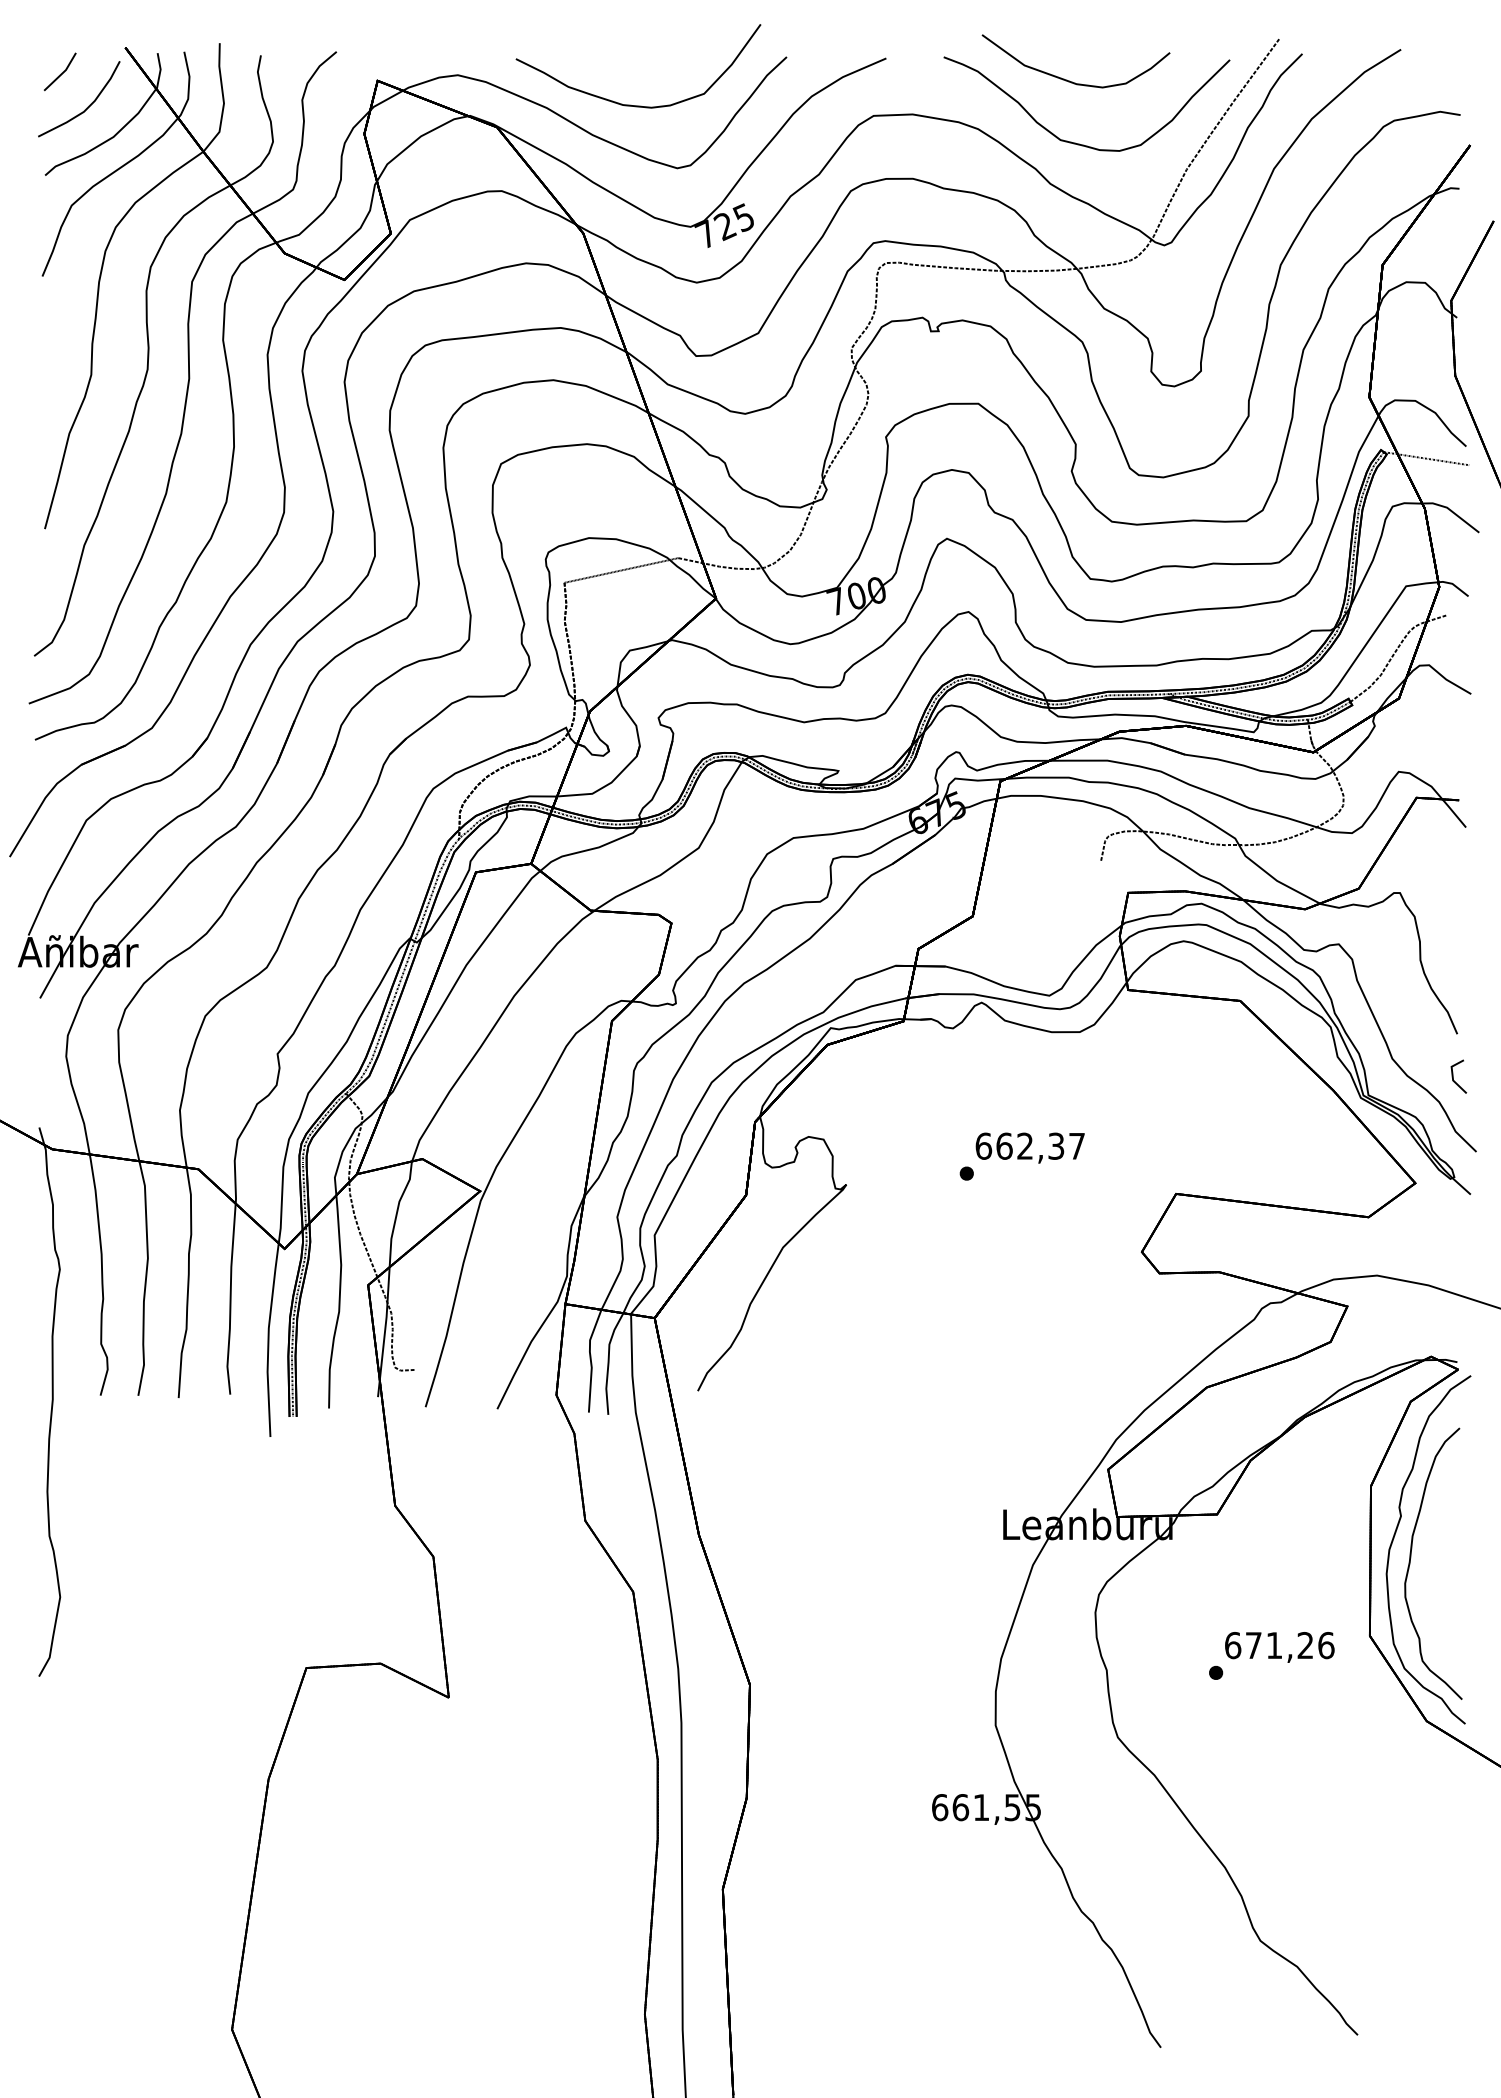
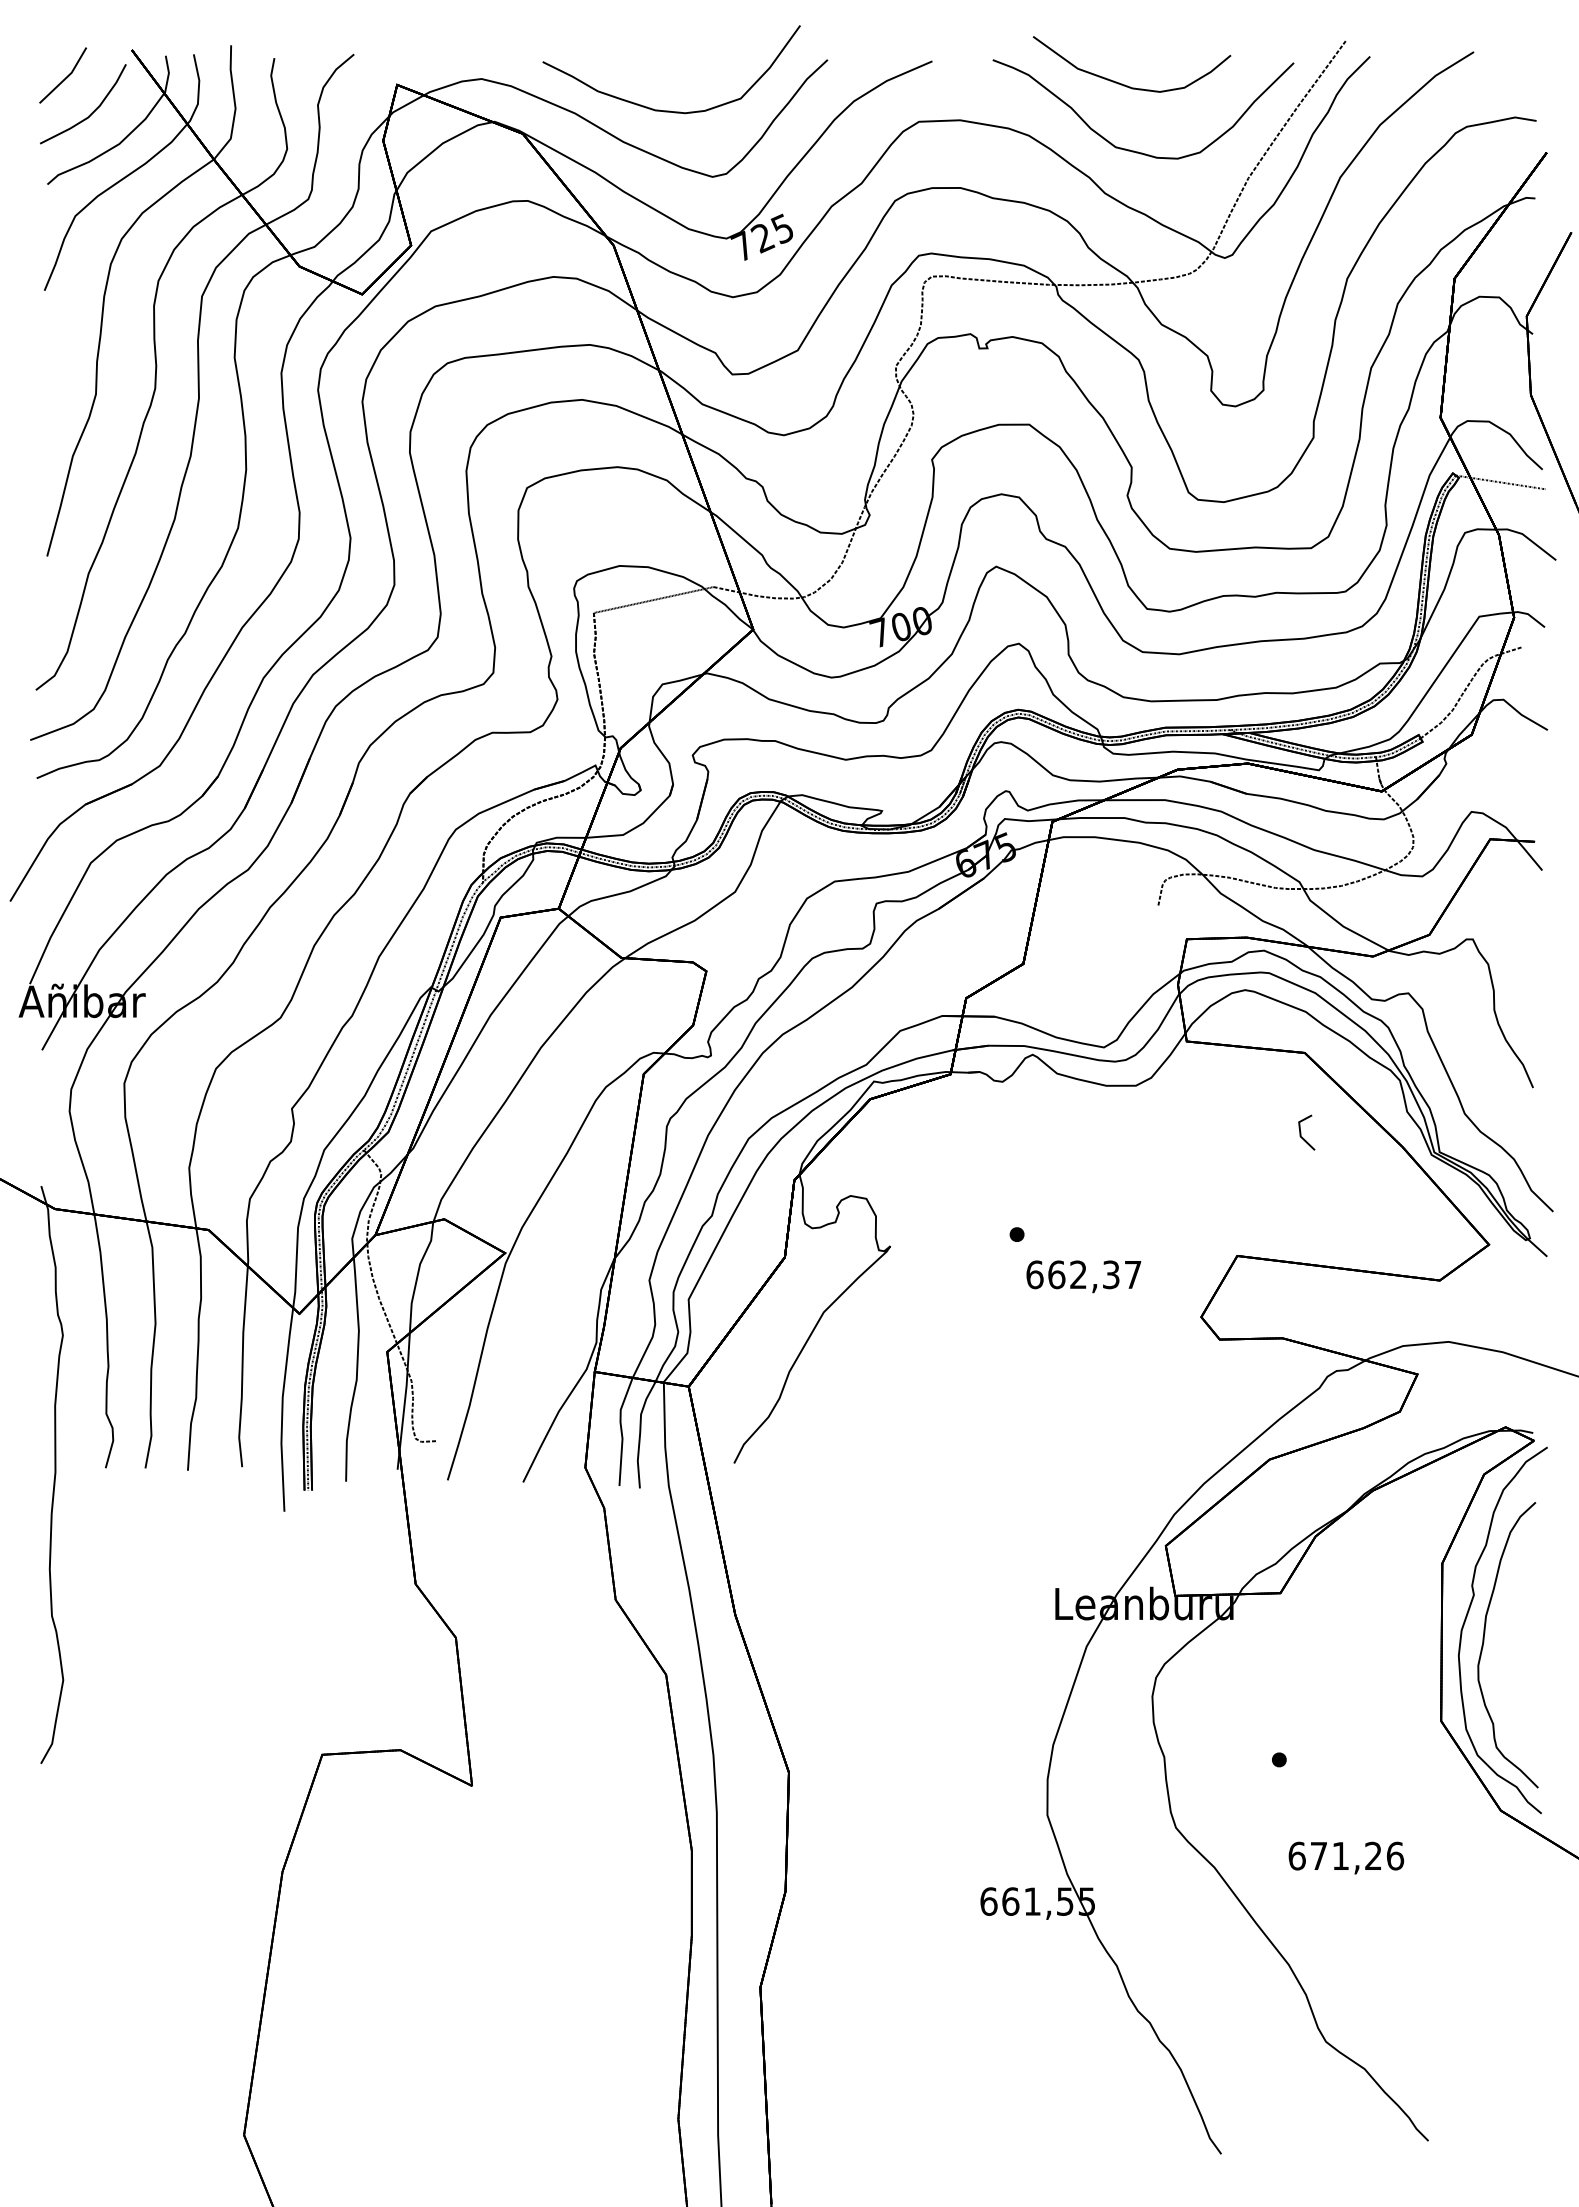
part: (60, 71) -> (63, 75), size x1.4
line: (1453, 1076) -> (1301, 1132), moved
text: (1029, 1147) -> (1083, 1276), moved
text: (1279, 1646) -> (1346, 1857), moved

